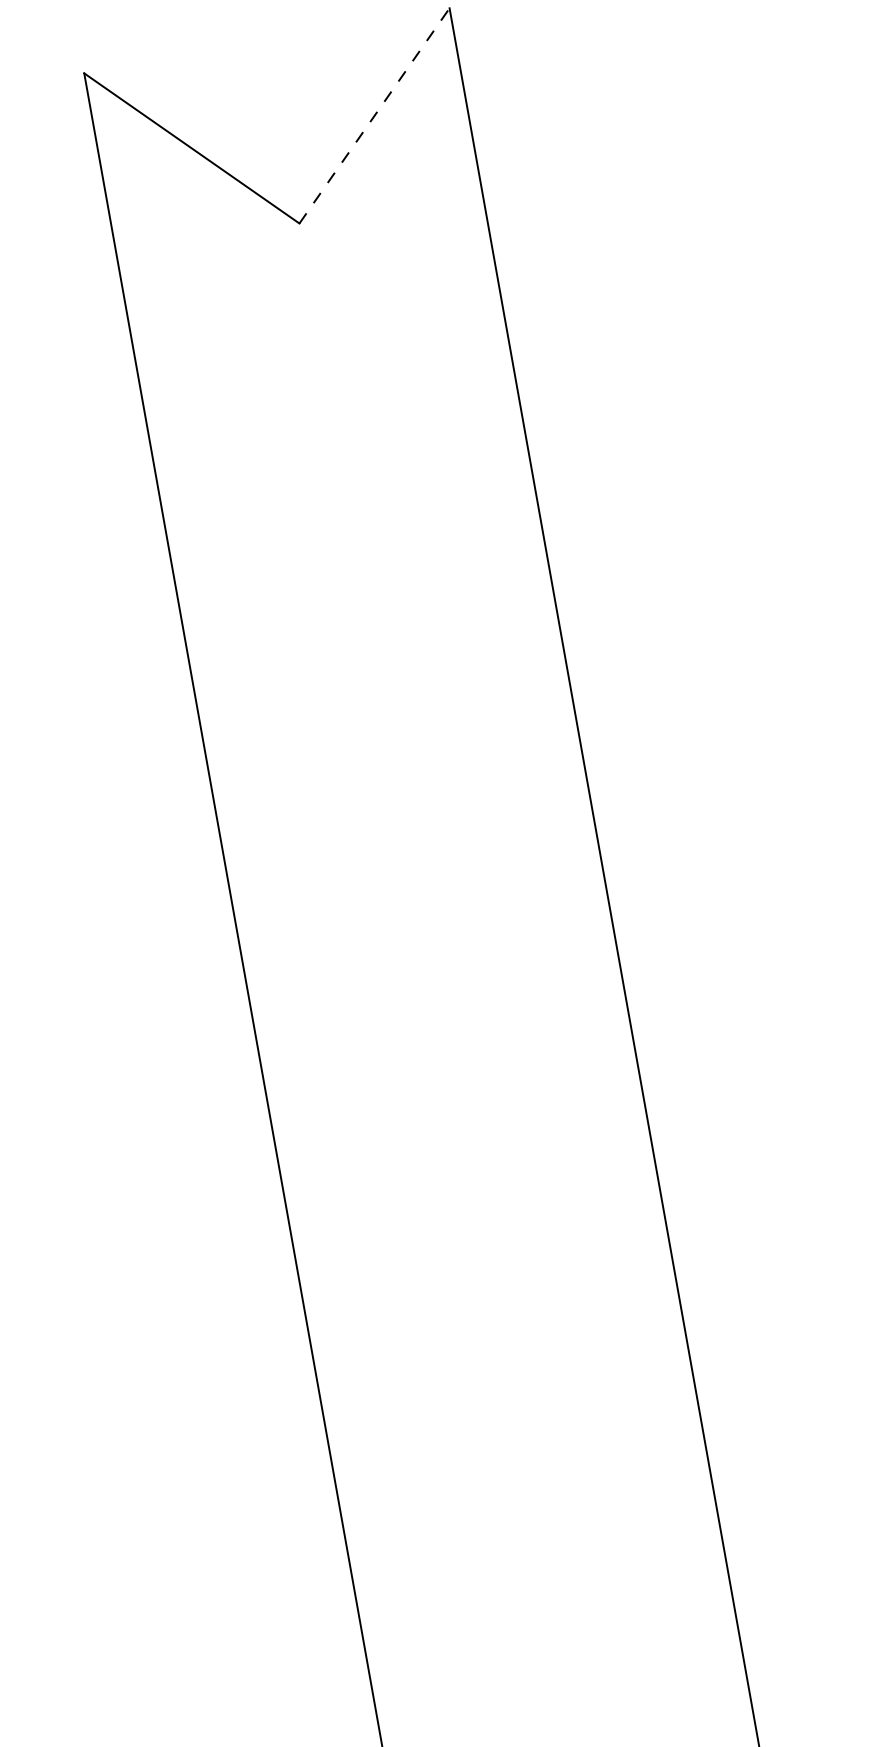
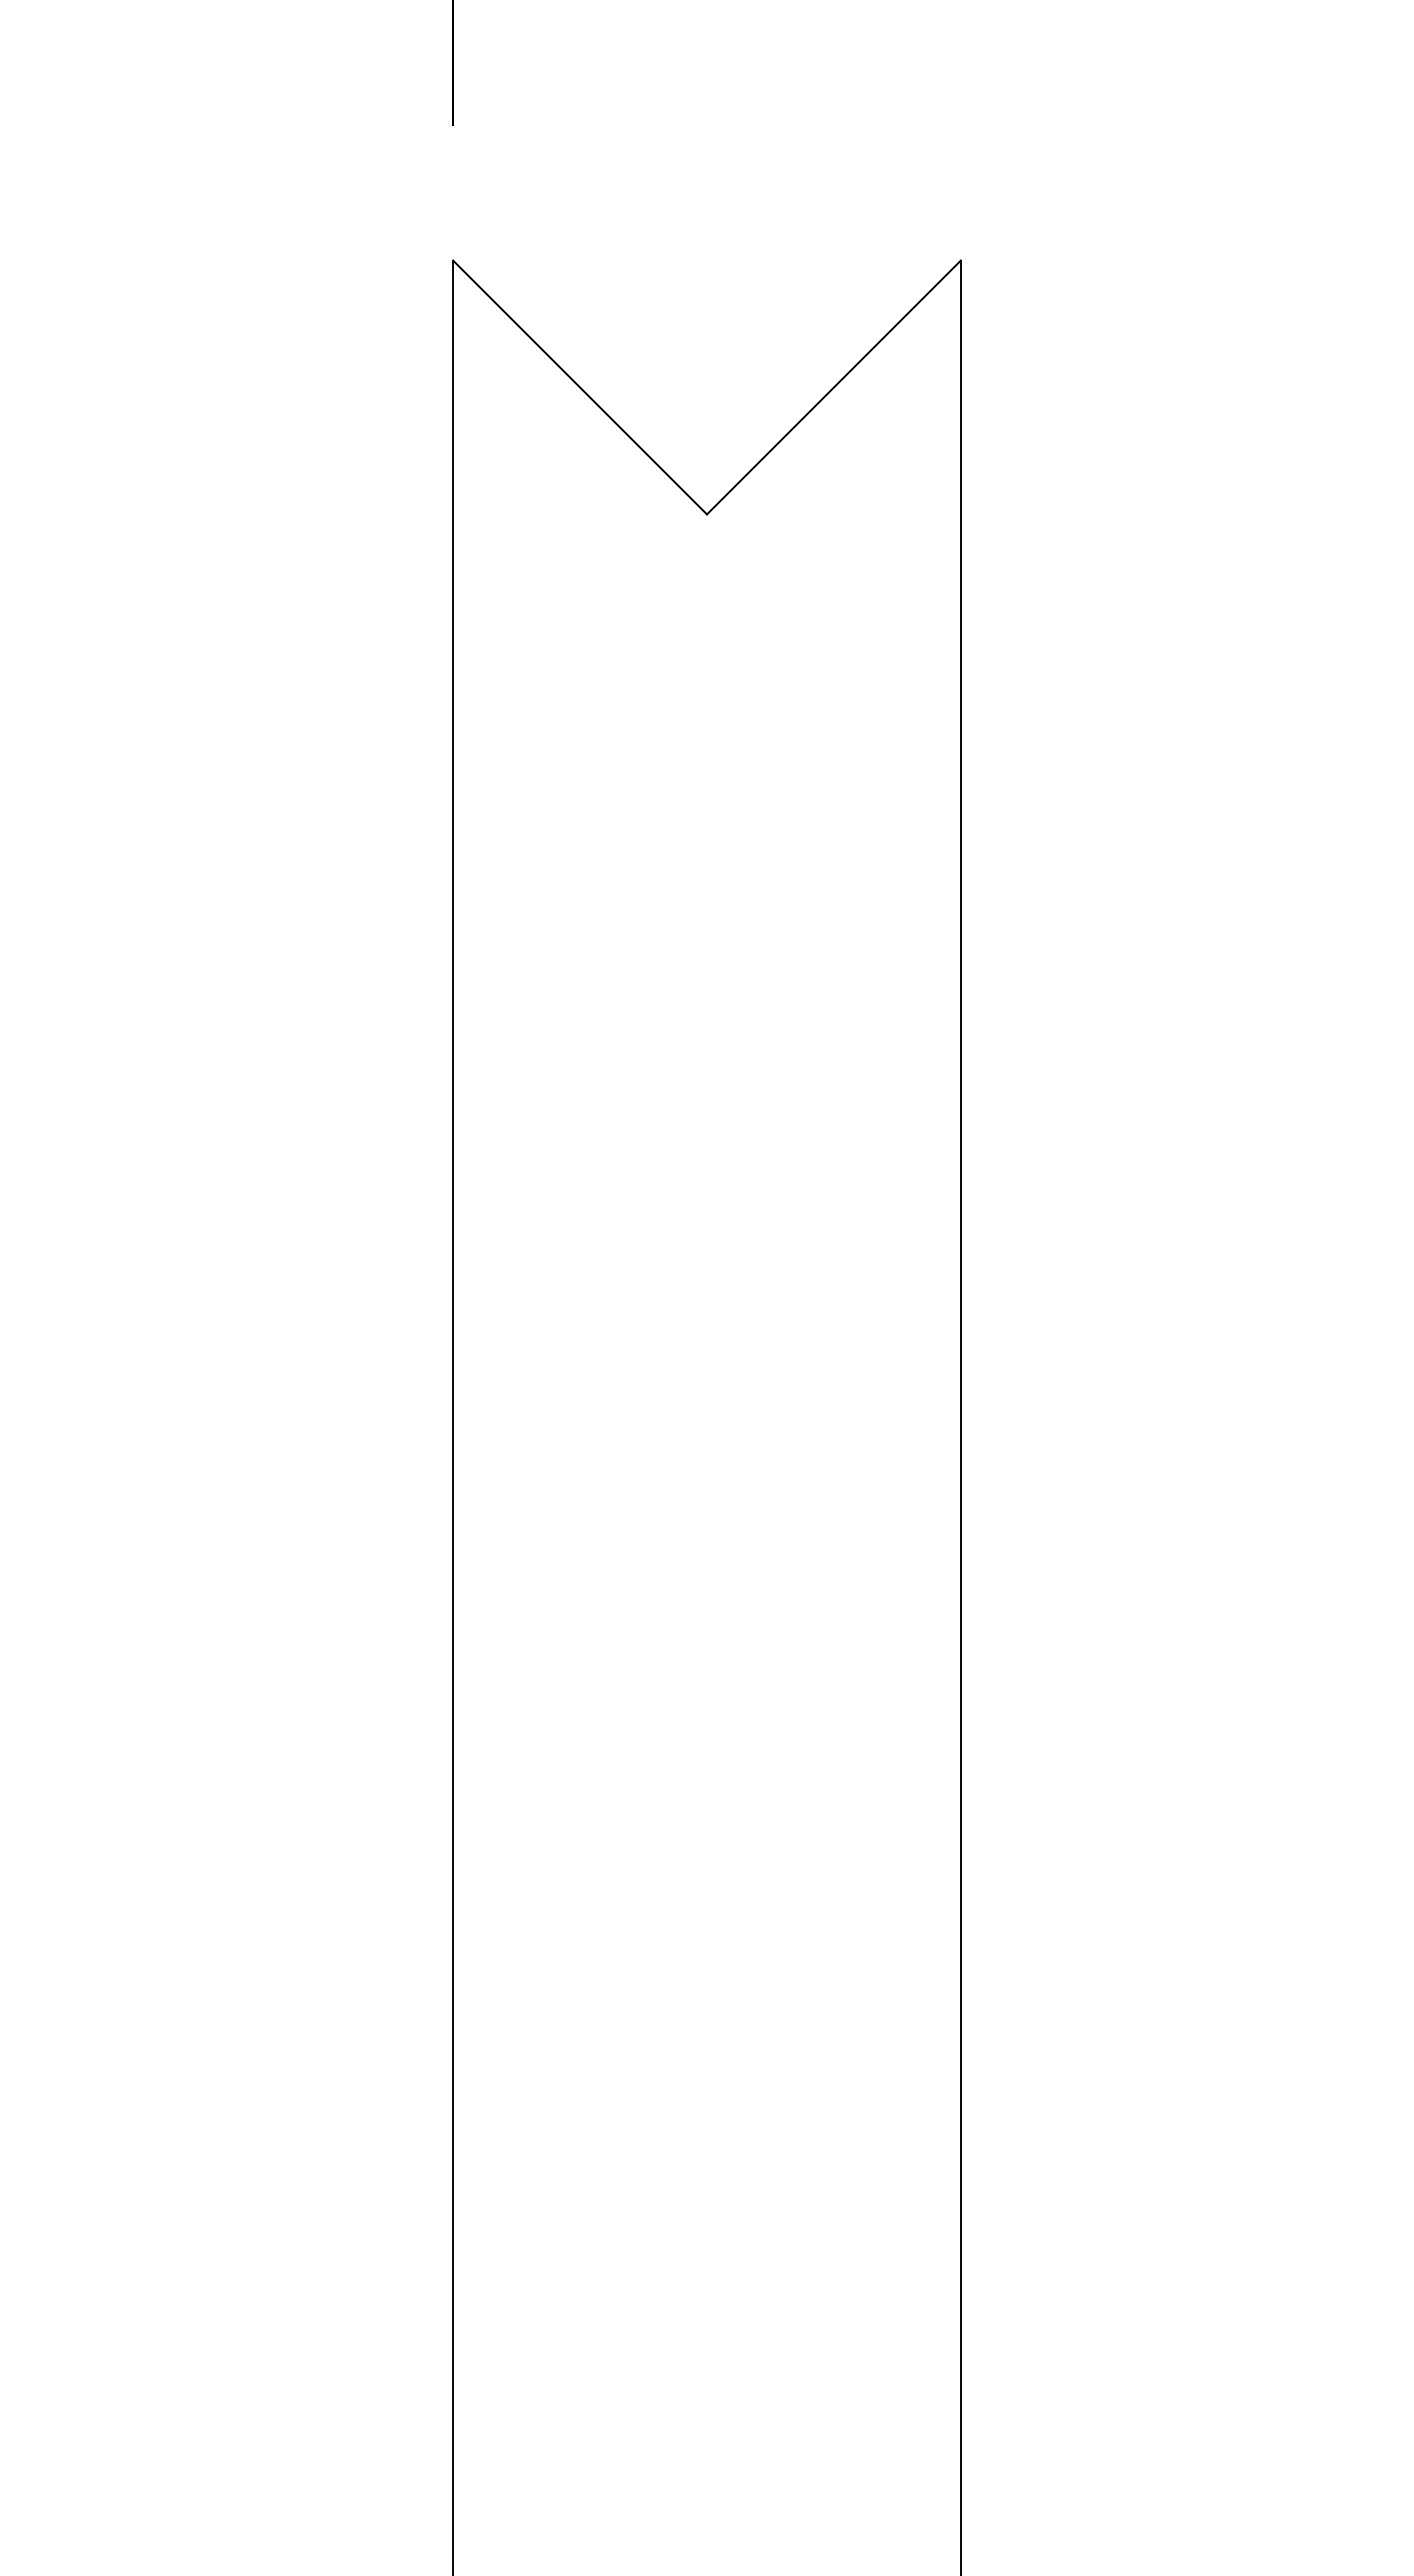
line: (374, 115) -> (833, 387), dashed -> solid

